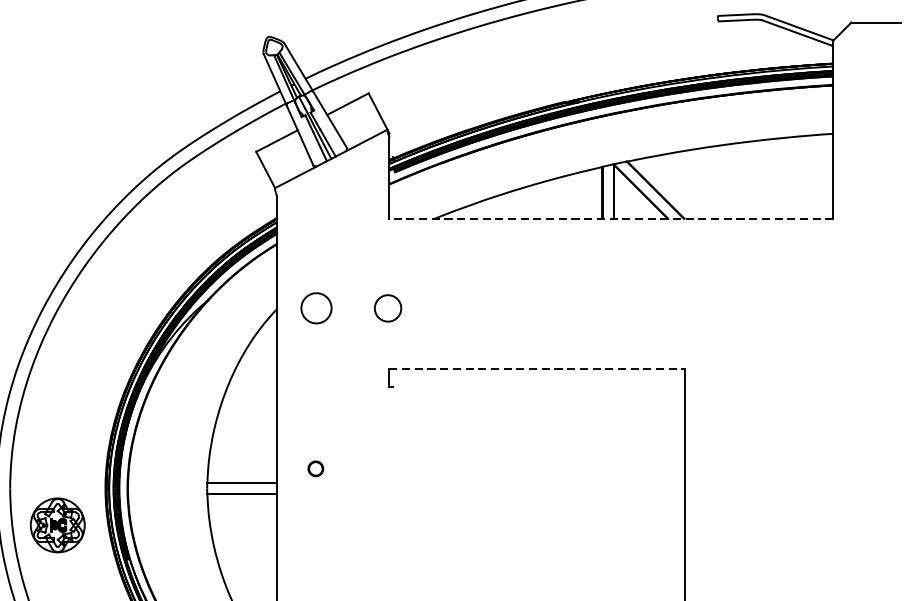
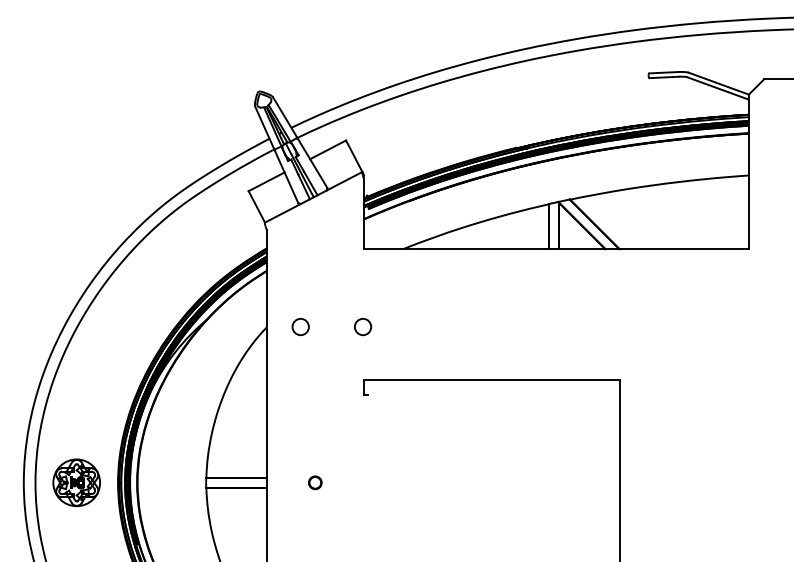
line: (610, 219) -> (555, 249), dashed -> solid
circle: (316, 309) -> (300, 327), size x0.62
circle: (388, 309) -> (363, 327), size x0.71
line: (537, 369) -> (492, 379), dashed -> solid
part: (316, 468) -> (315, 482), moved
part: (57, 525) -> (76, 482), moved

